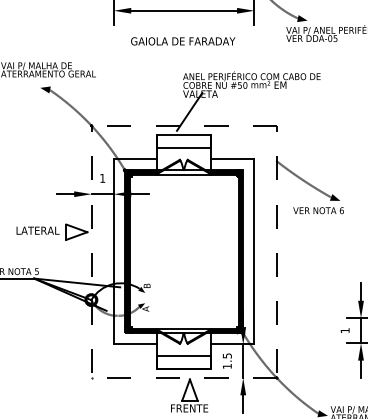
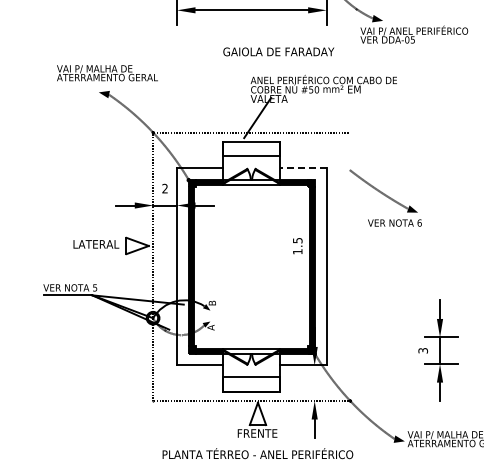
text: (182, 41) -> (278, 51), moved
line: (231, 159) -> (302, 168), solid -> dashed
text: (102, 178) -> (164, 188), 1 -> 2
line: (276, 251) -> (350, 266), removed
text: (345, 330) -> (423, 350), 1 -> 3
text: (227, 361) -> (297, 246), moved
line: (243, 361) -> (314, 383), removed

